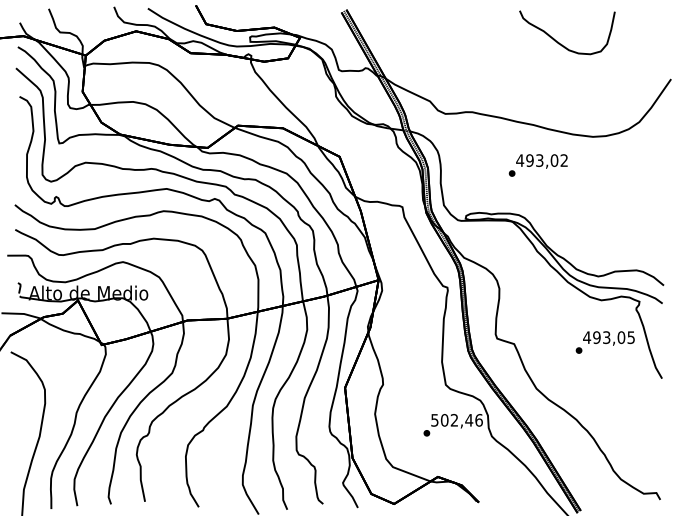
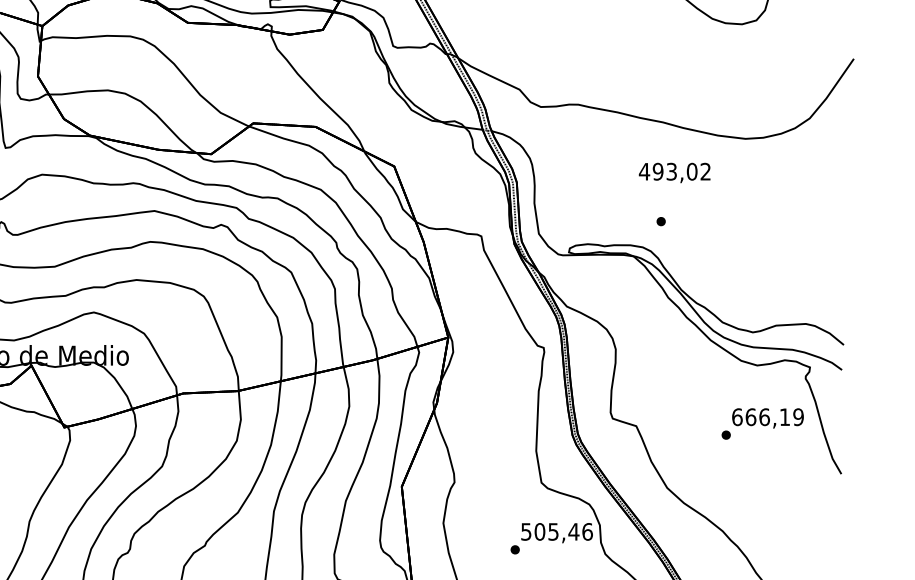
part: (511, 173) -> (660, 221), moved
text: (609, 337) -> (768, 417), 493,05 -> 666,19
text: (454, 420) -> (553, 532), 502,46 -> 505,46

